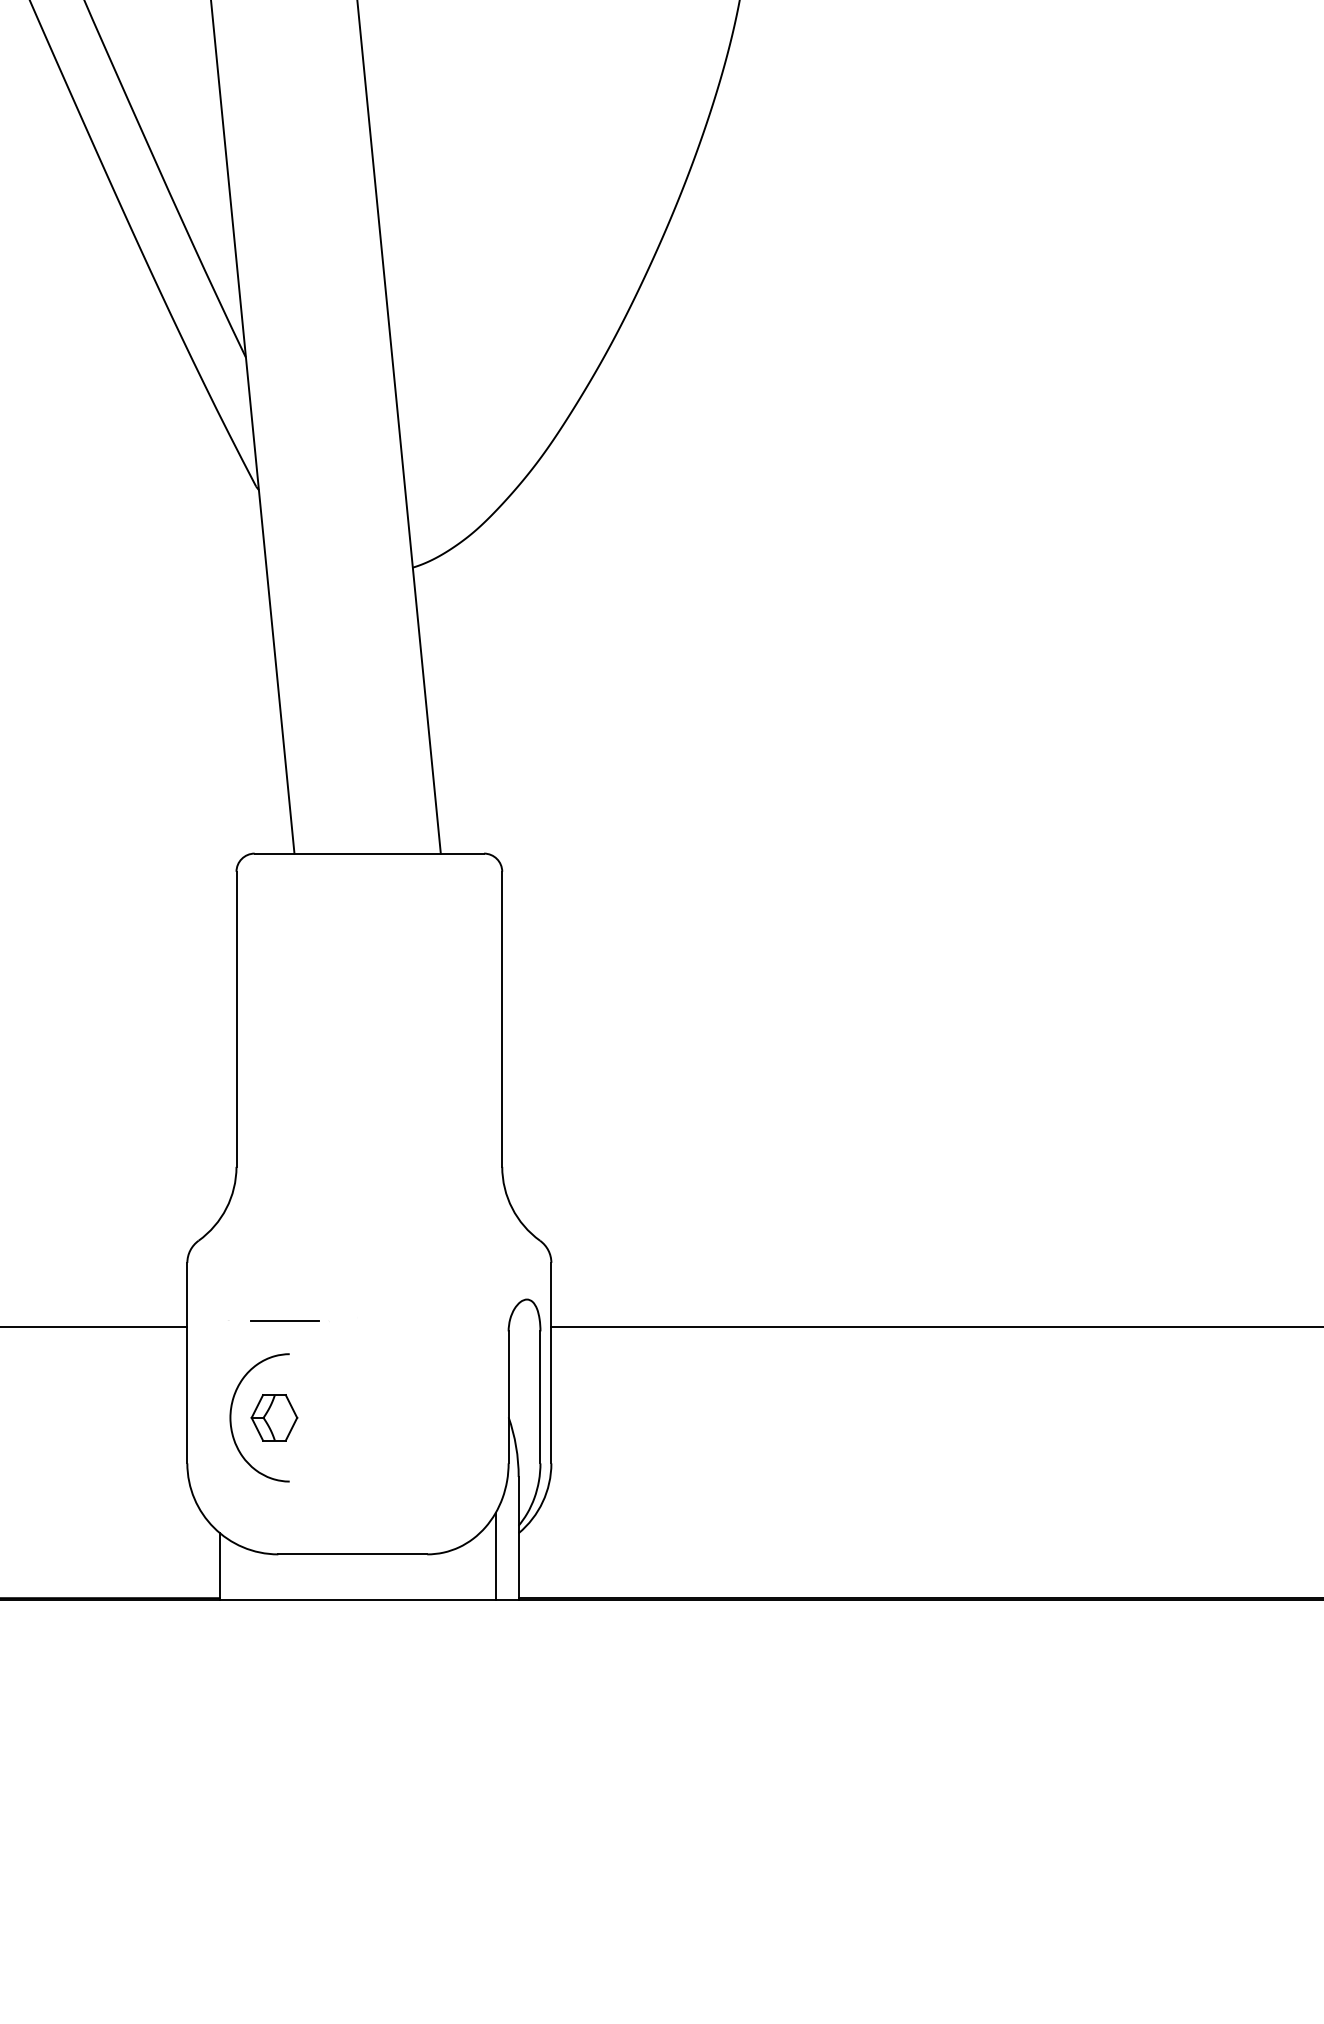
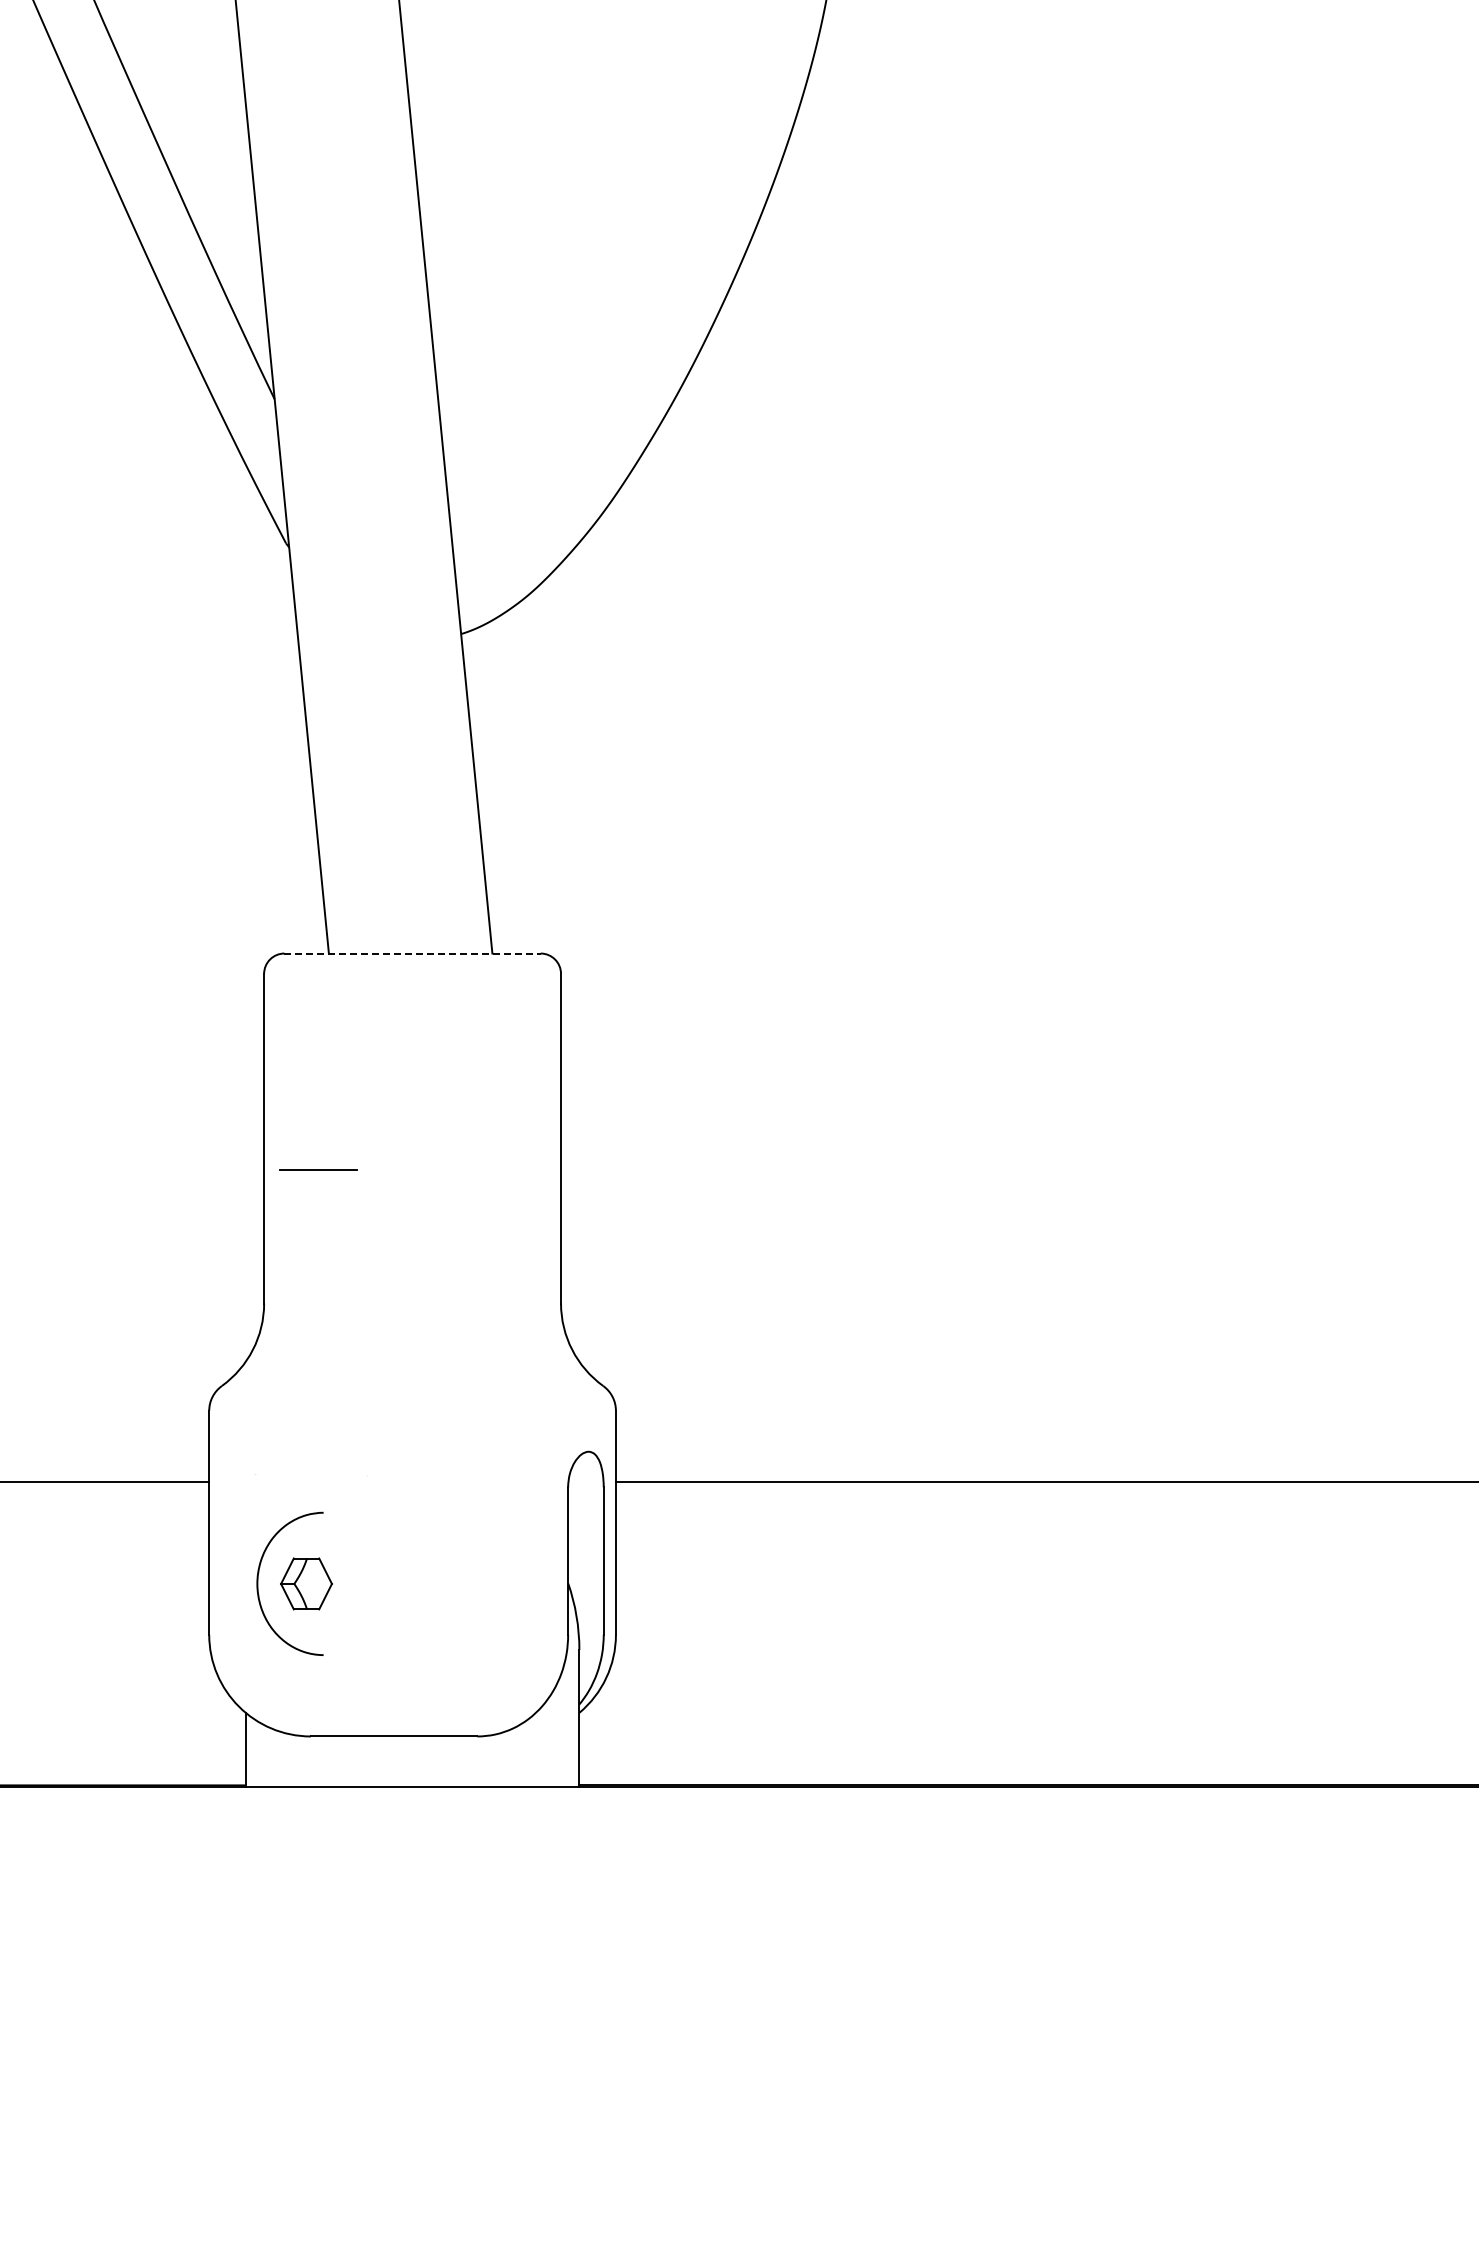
line: (370, 853) -> (413, 953), solid -> dashed
line: (285, 1320) -> (318, 1169), moved
line: (495, 1556) -> (553, 1738), removed

